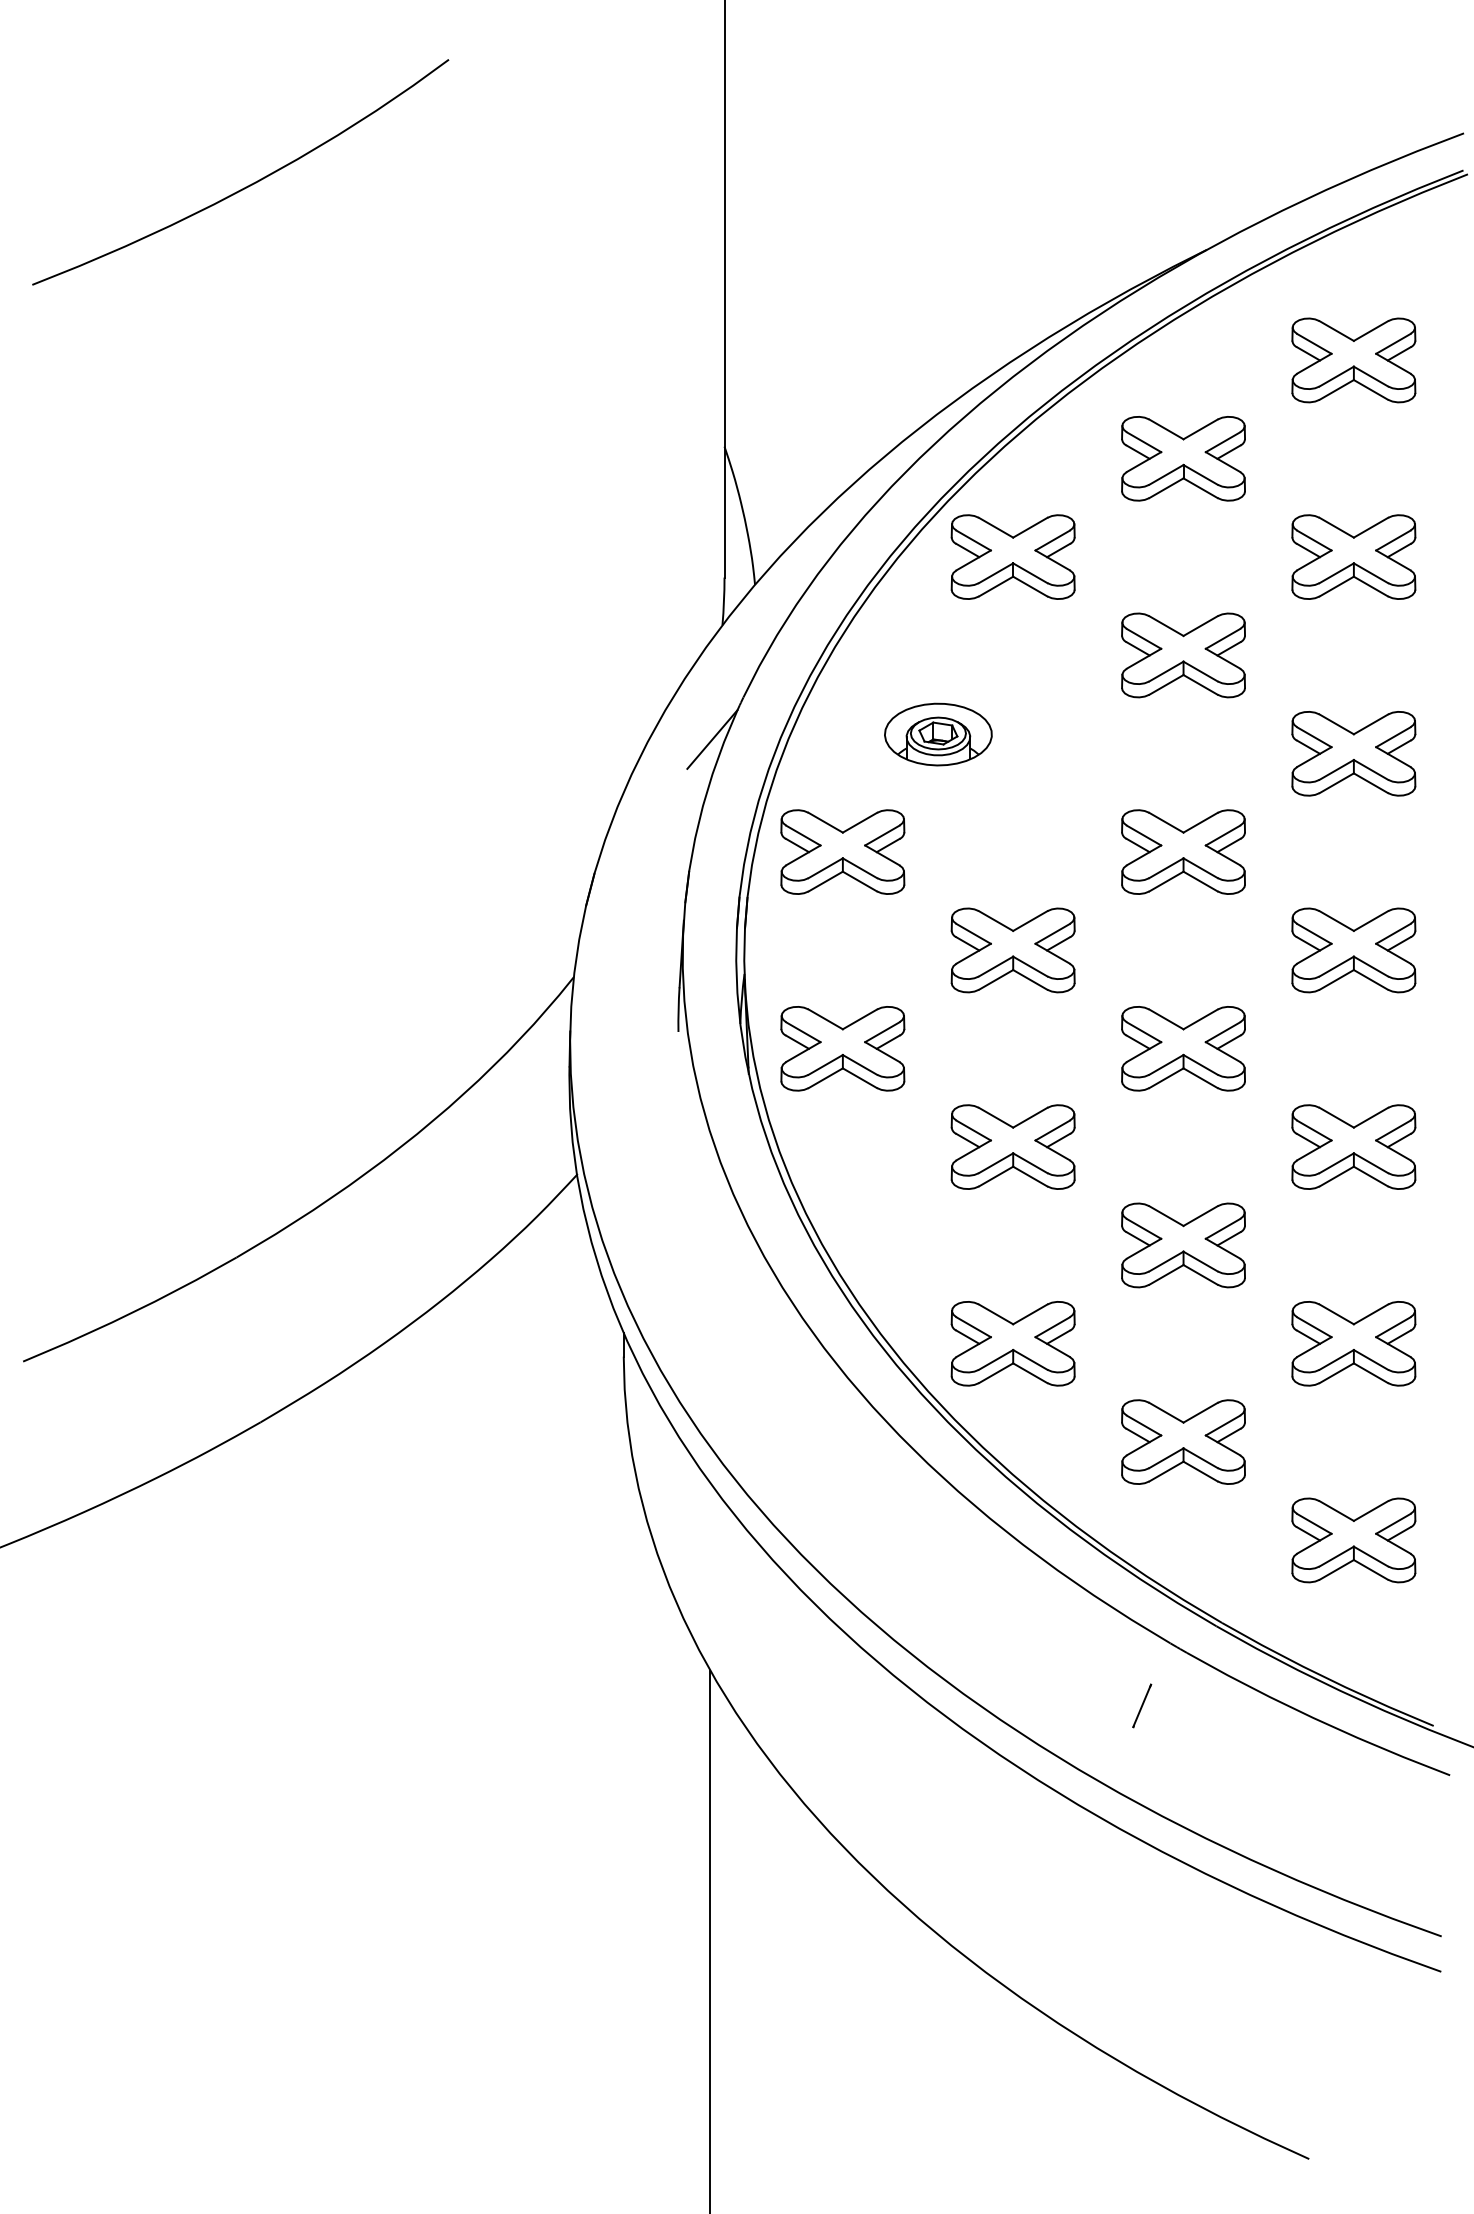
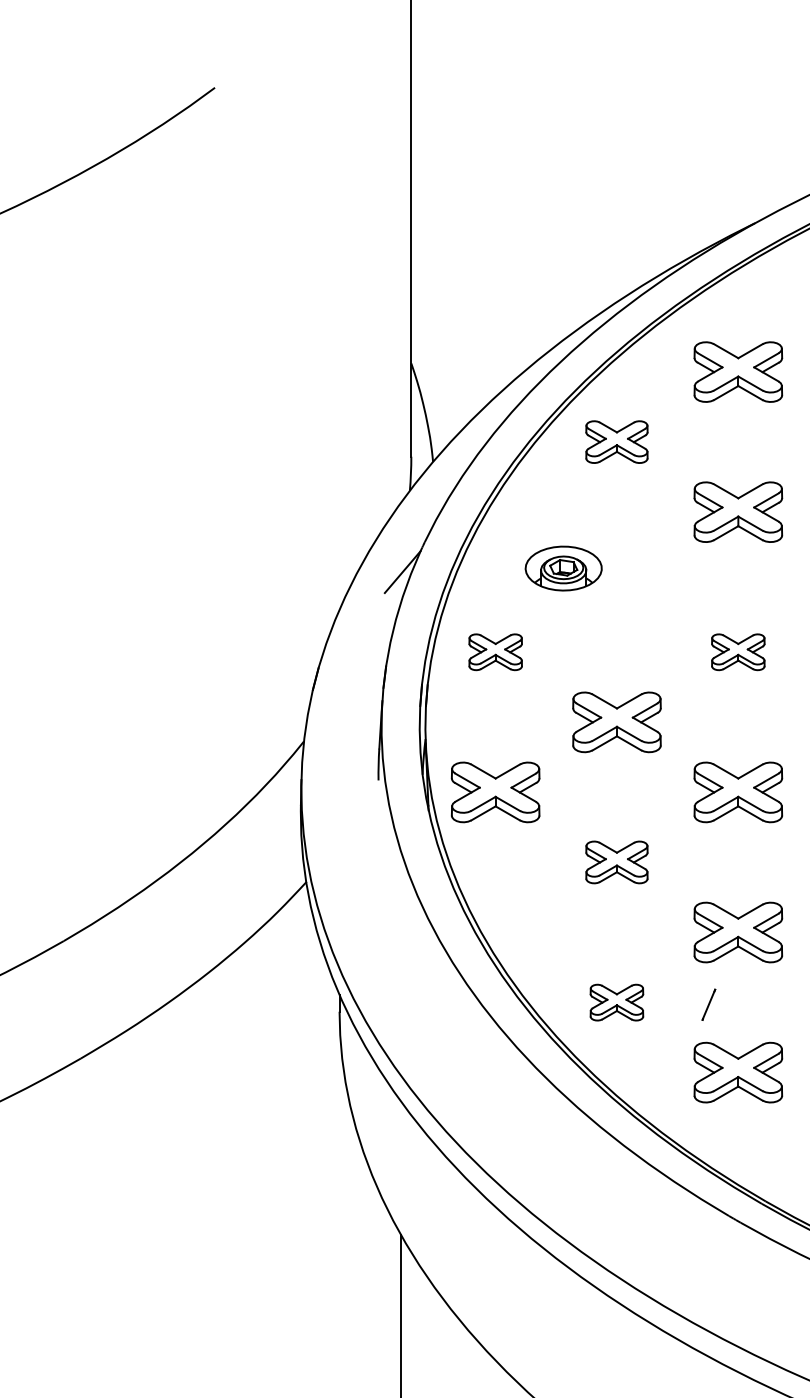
part: (1012, 556) -> (616, 441), size x0.7
part: (842, 851) -> (495, 651), size x0.6
part: (1183, 851) -> (738, 651), size x0.6
part: (1012, 1146) -> (616, 862), size x0.7
part: (1012, 1343) -> (616, 1002), size x0.6
line: (1142, 1705) -> (709, 1004), moved

